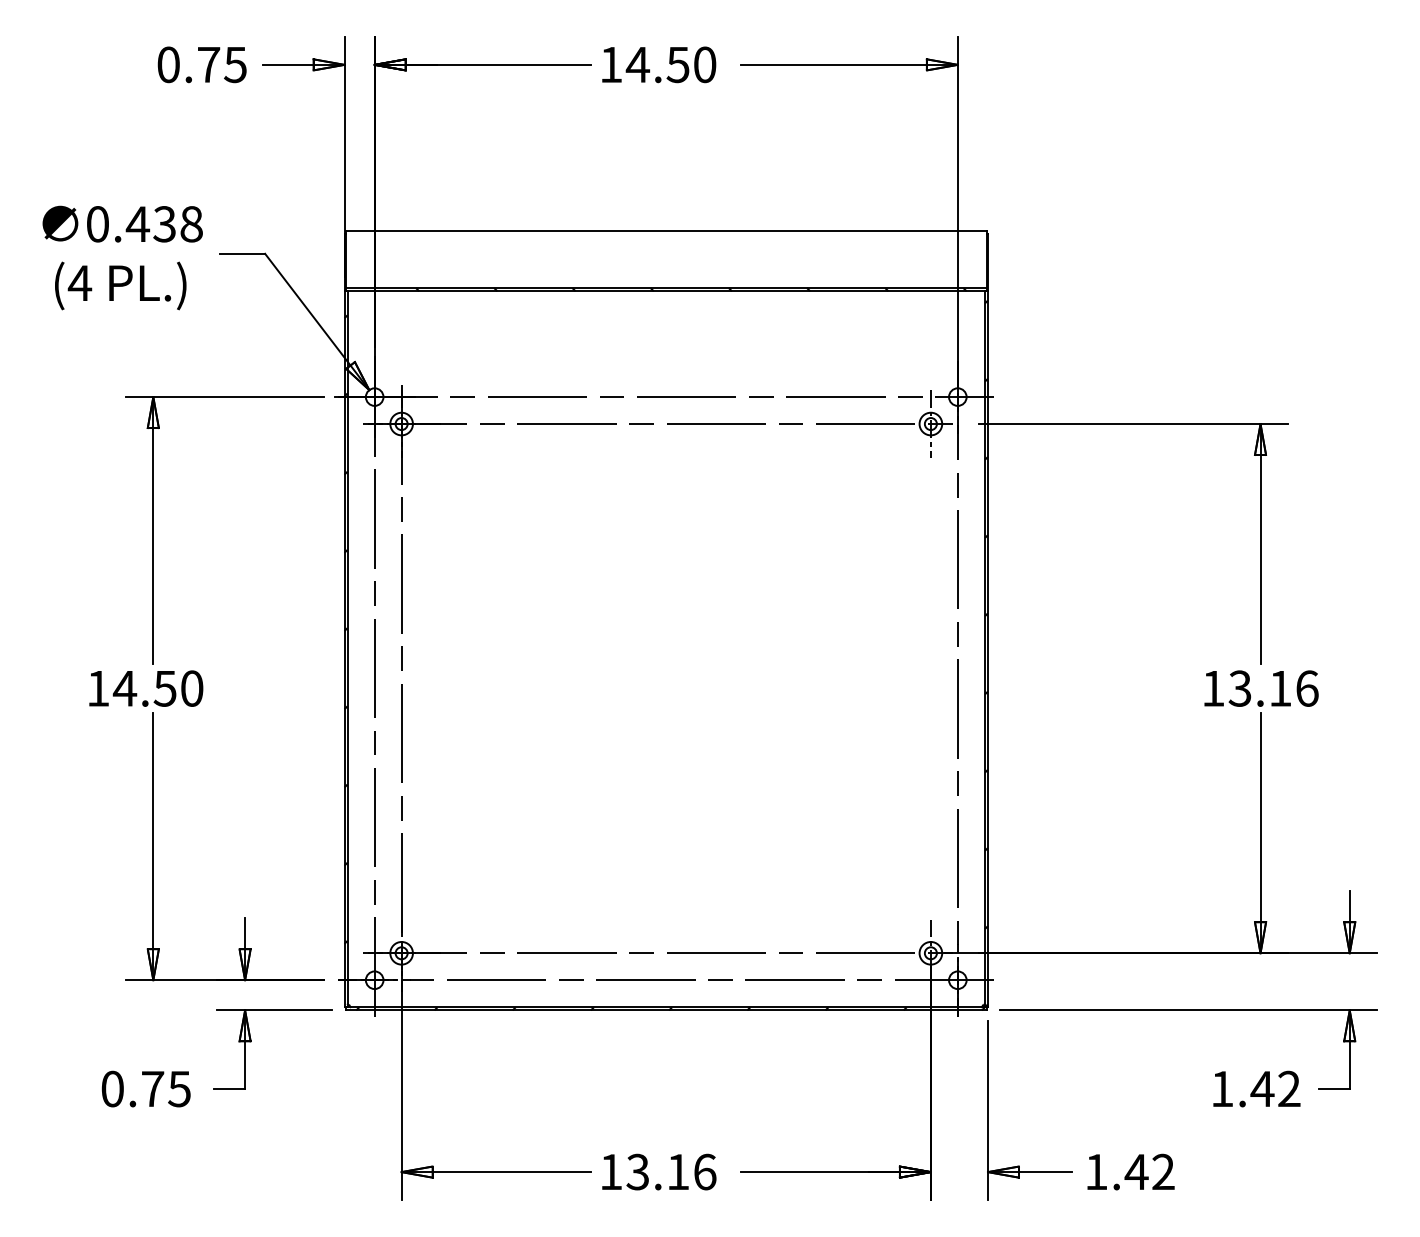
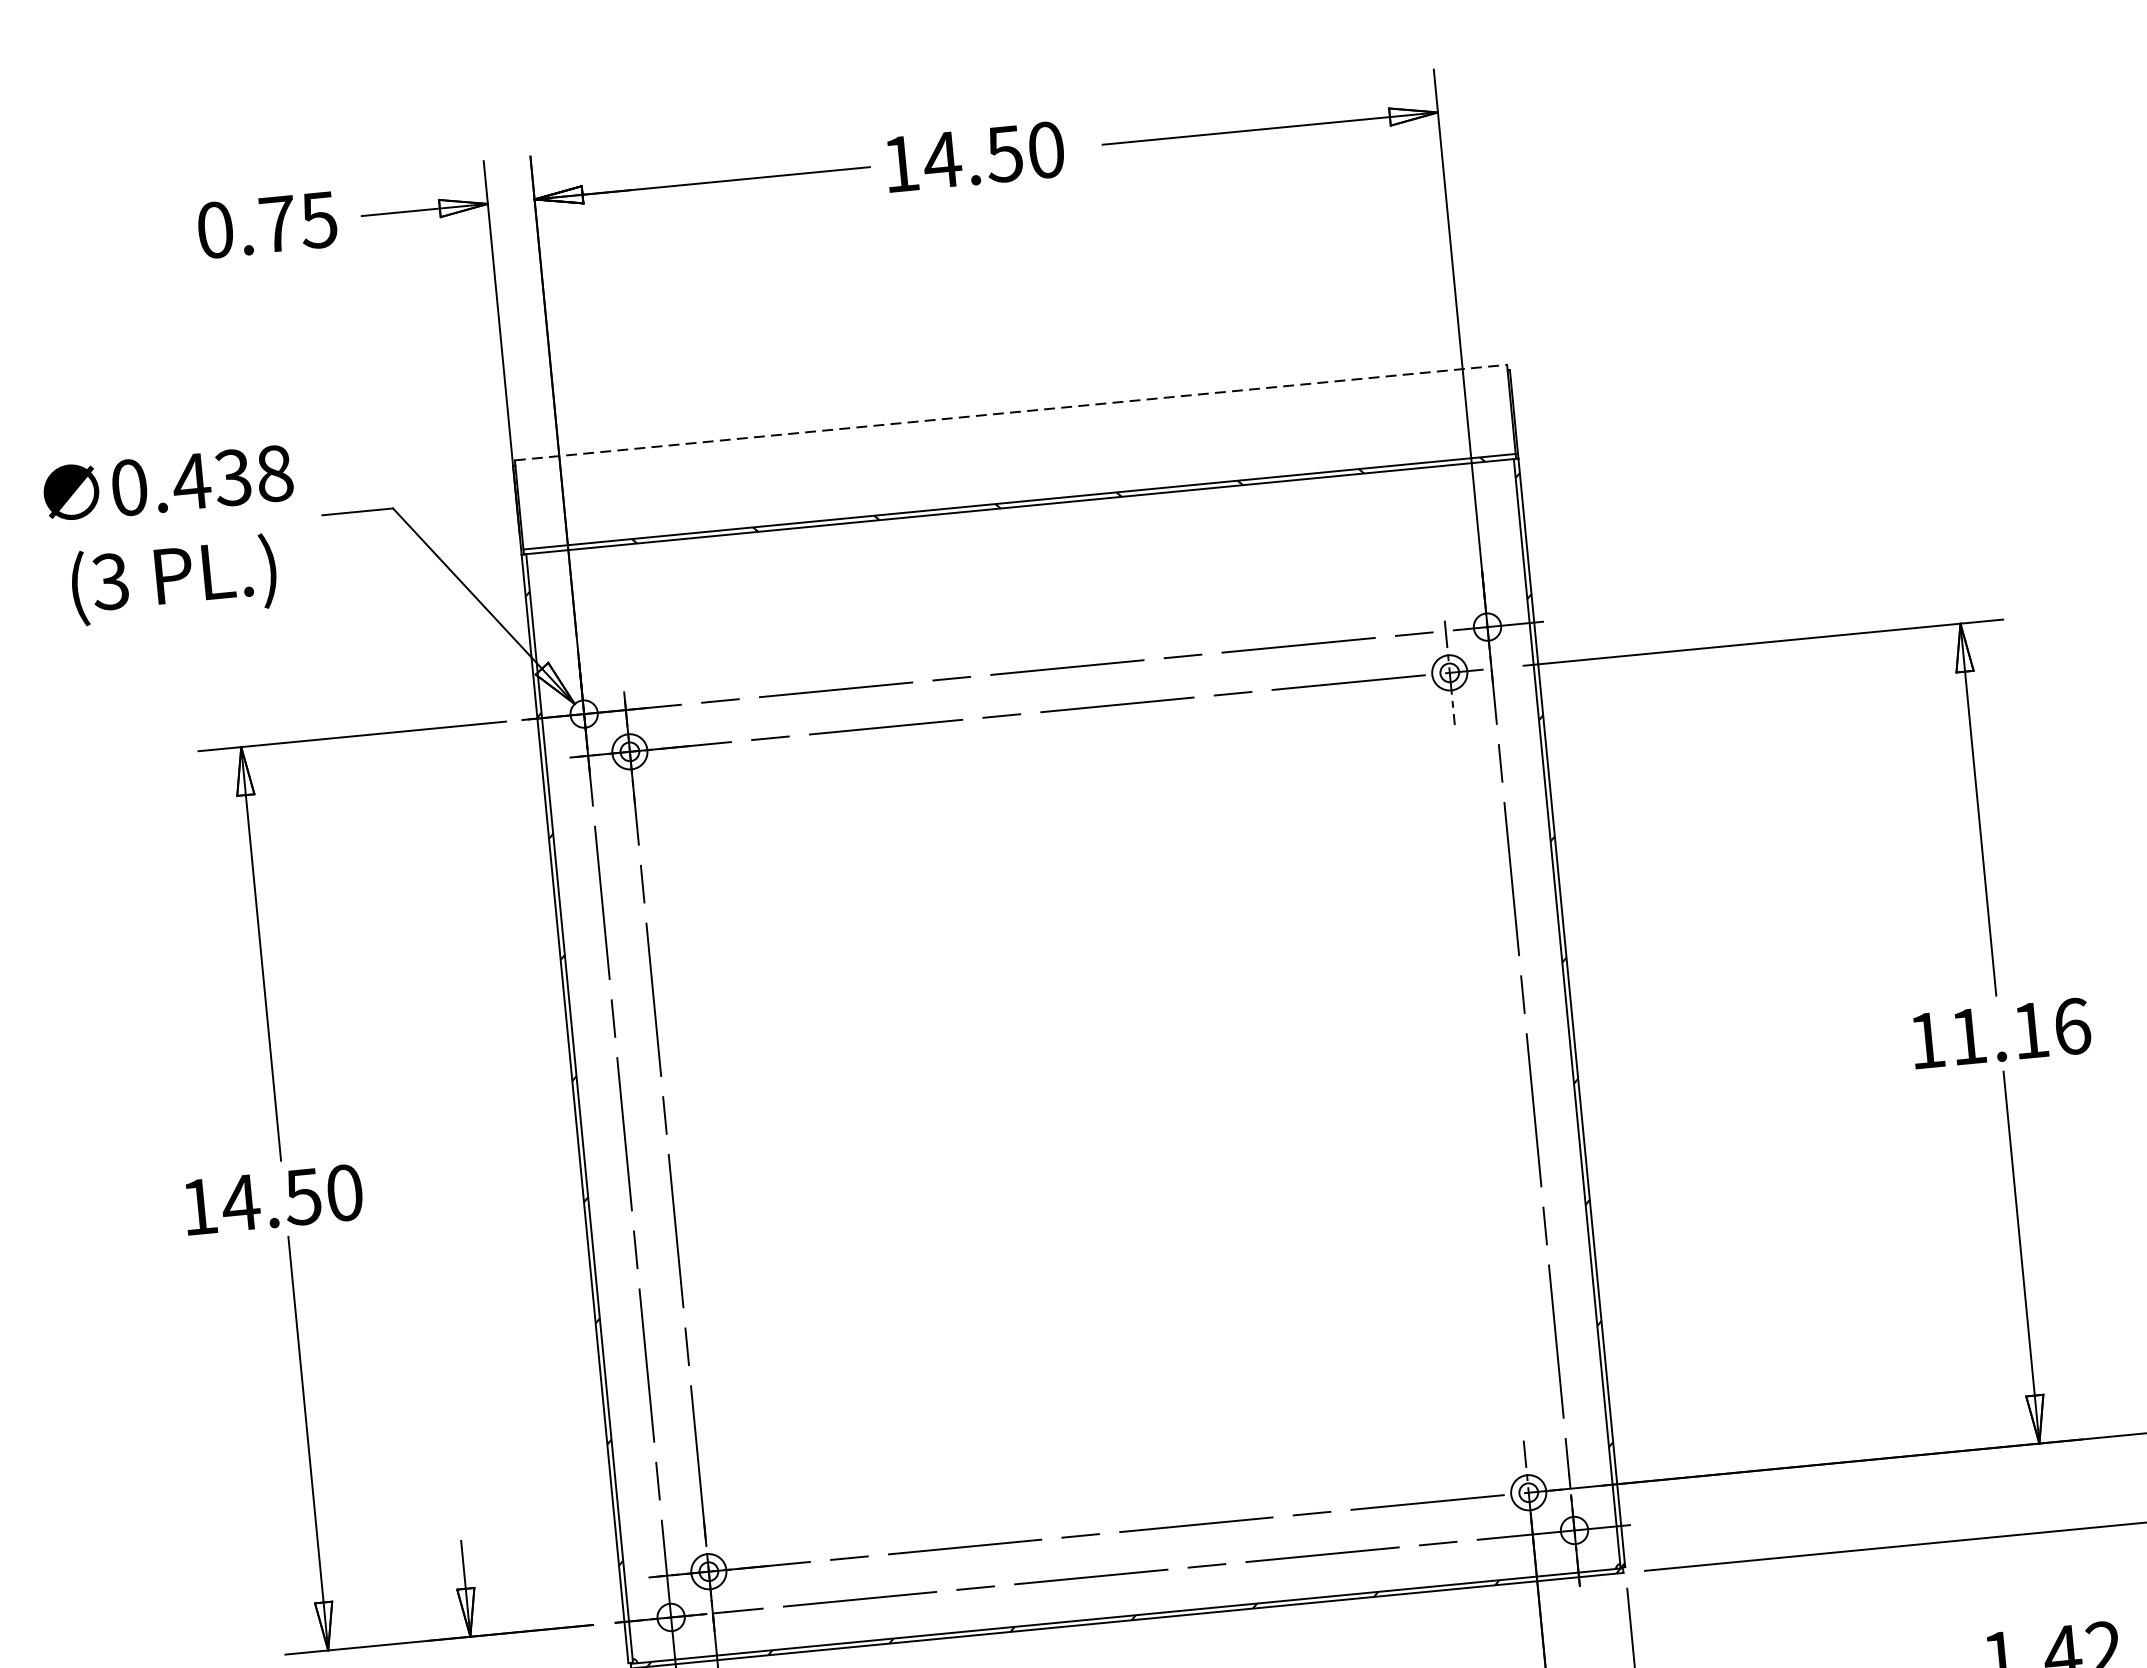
line: (666, 230) -> (1011, 412), solid -> dashed
text: (79, 283) -> (109, 582), (4 -> (3
text: (1239, 688) -> (1967, 1036), 13.16 -> 11.16

